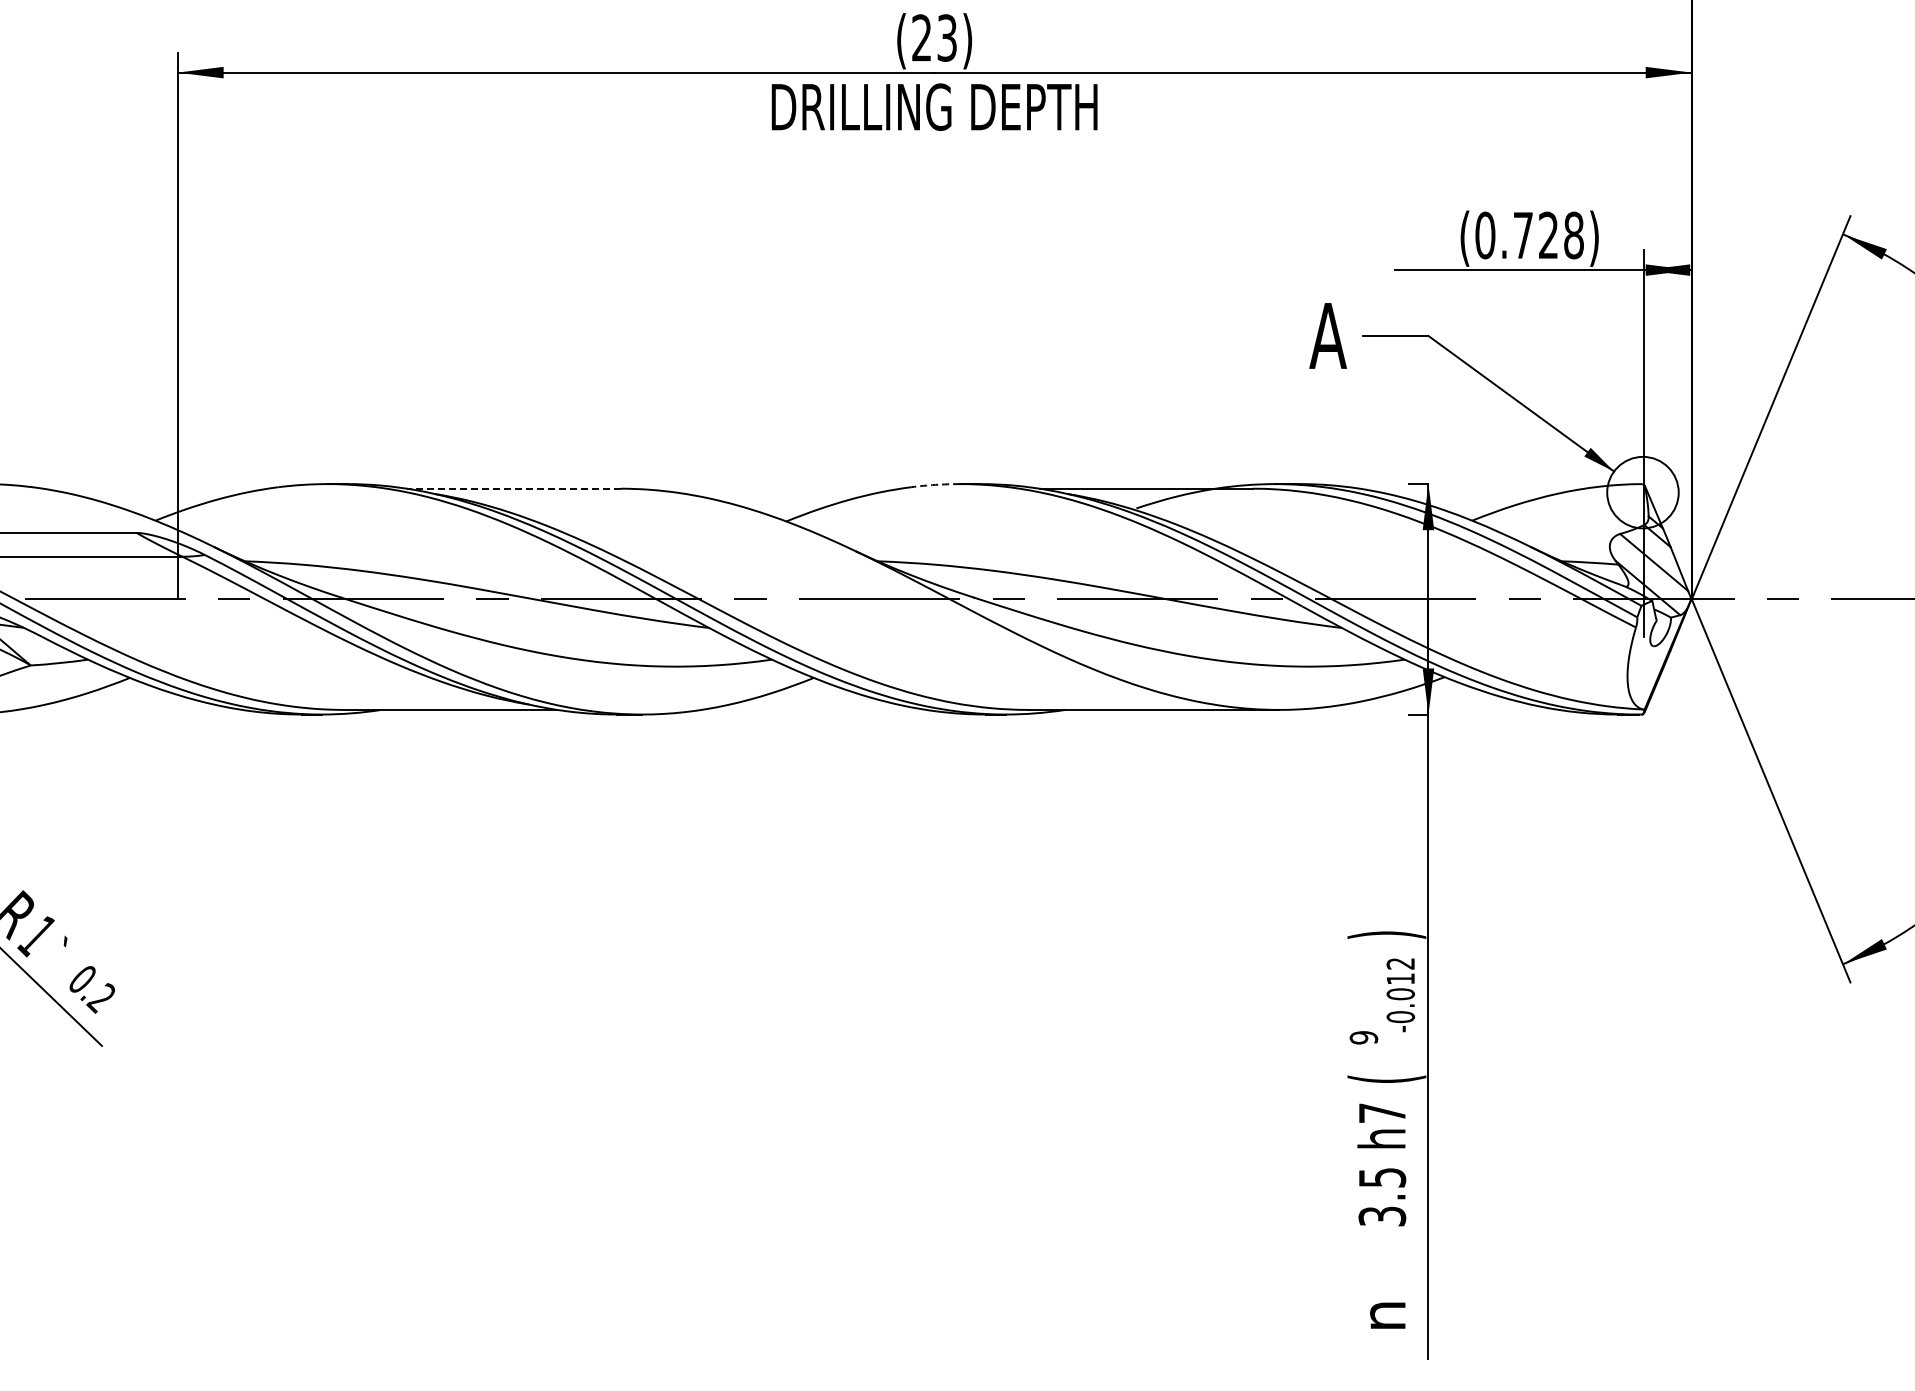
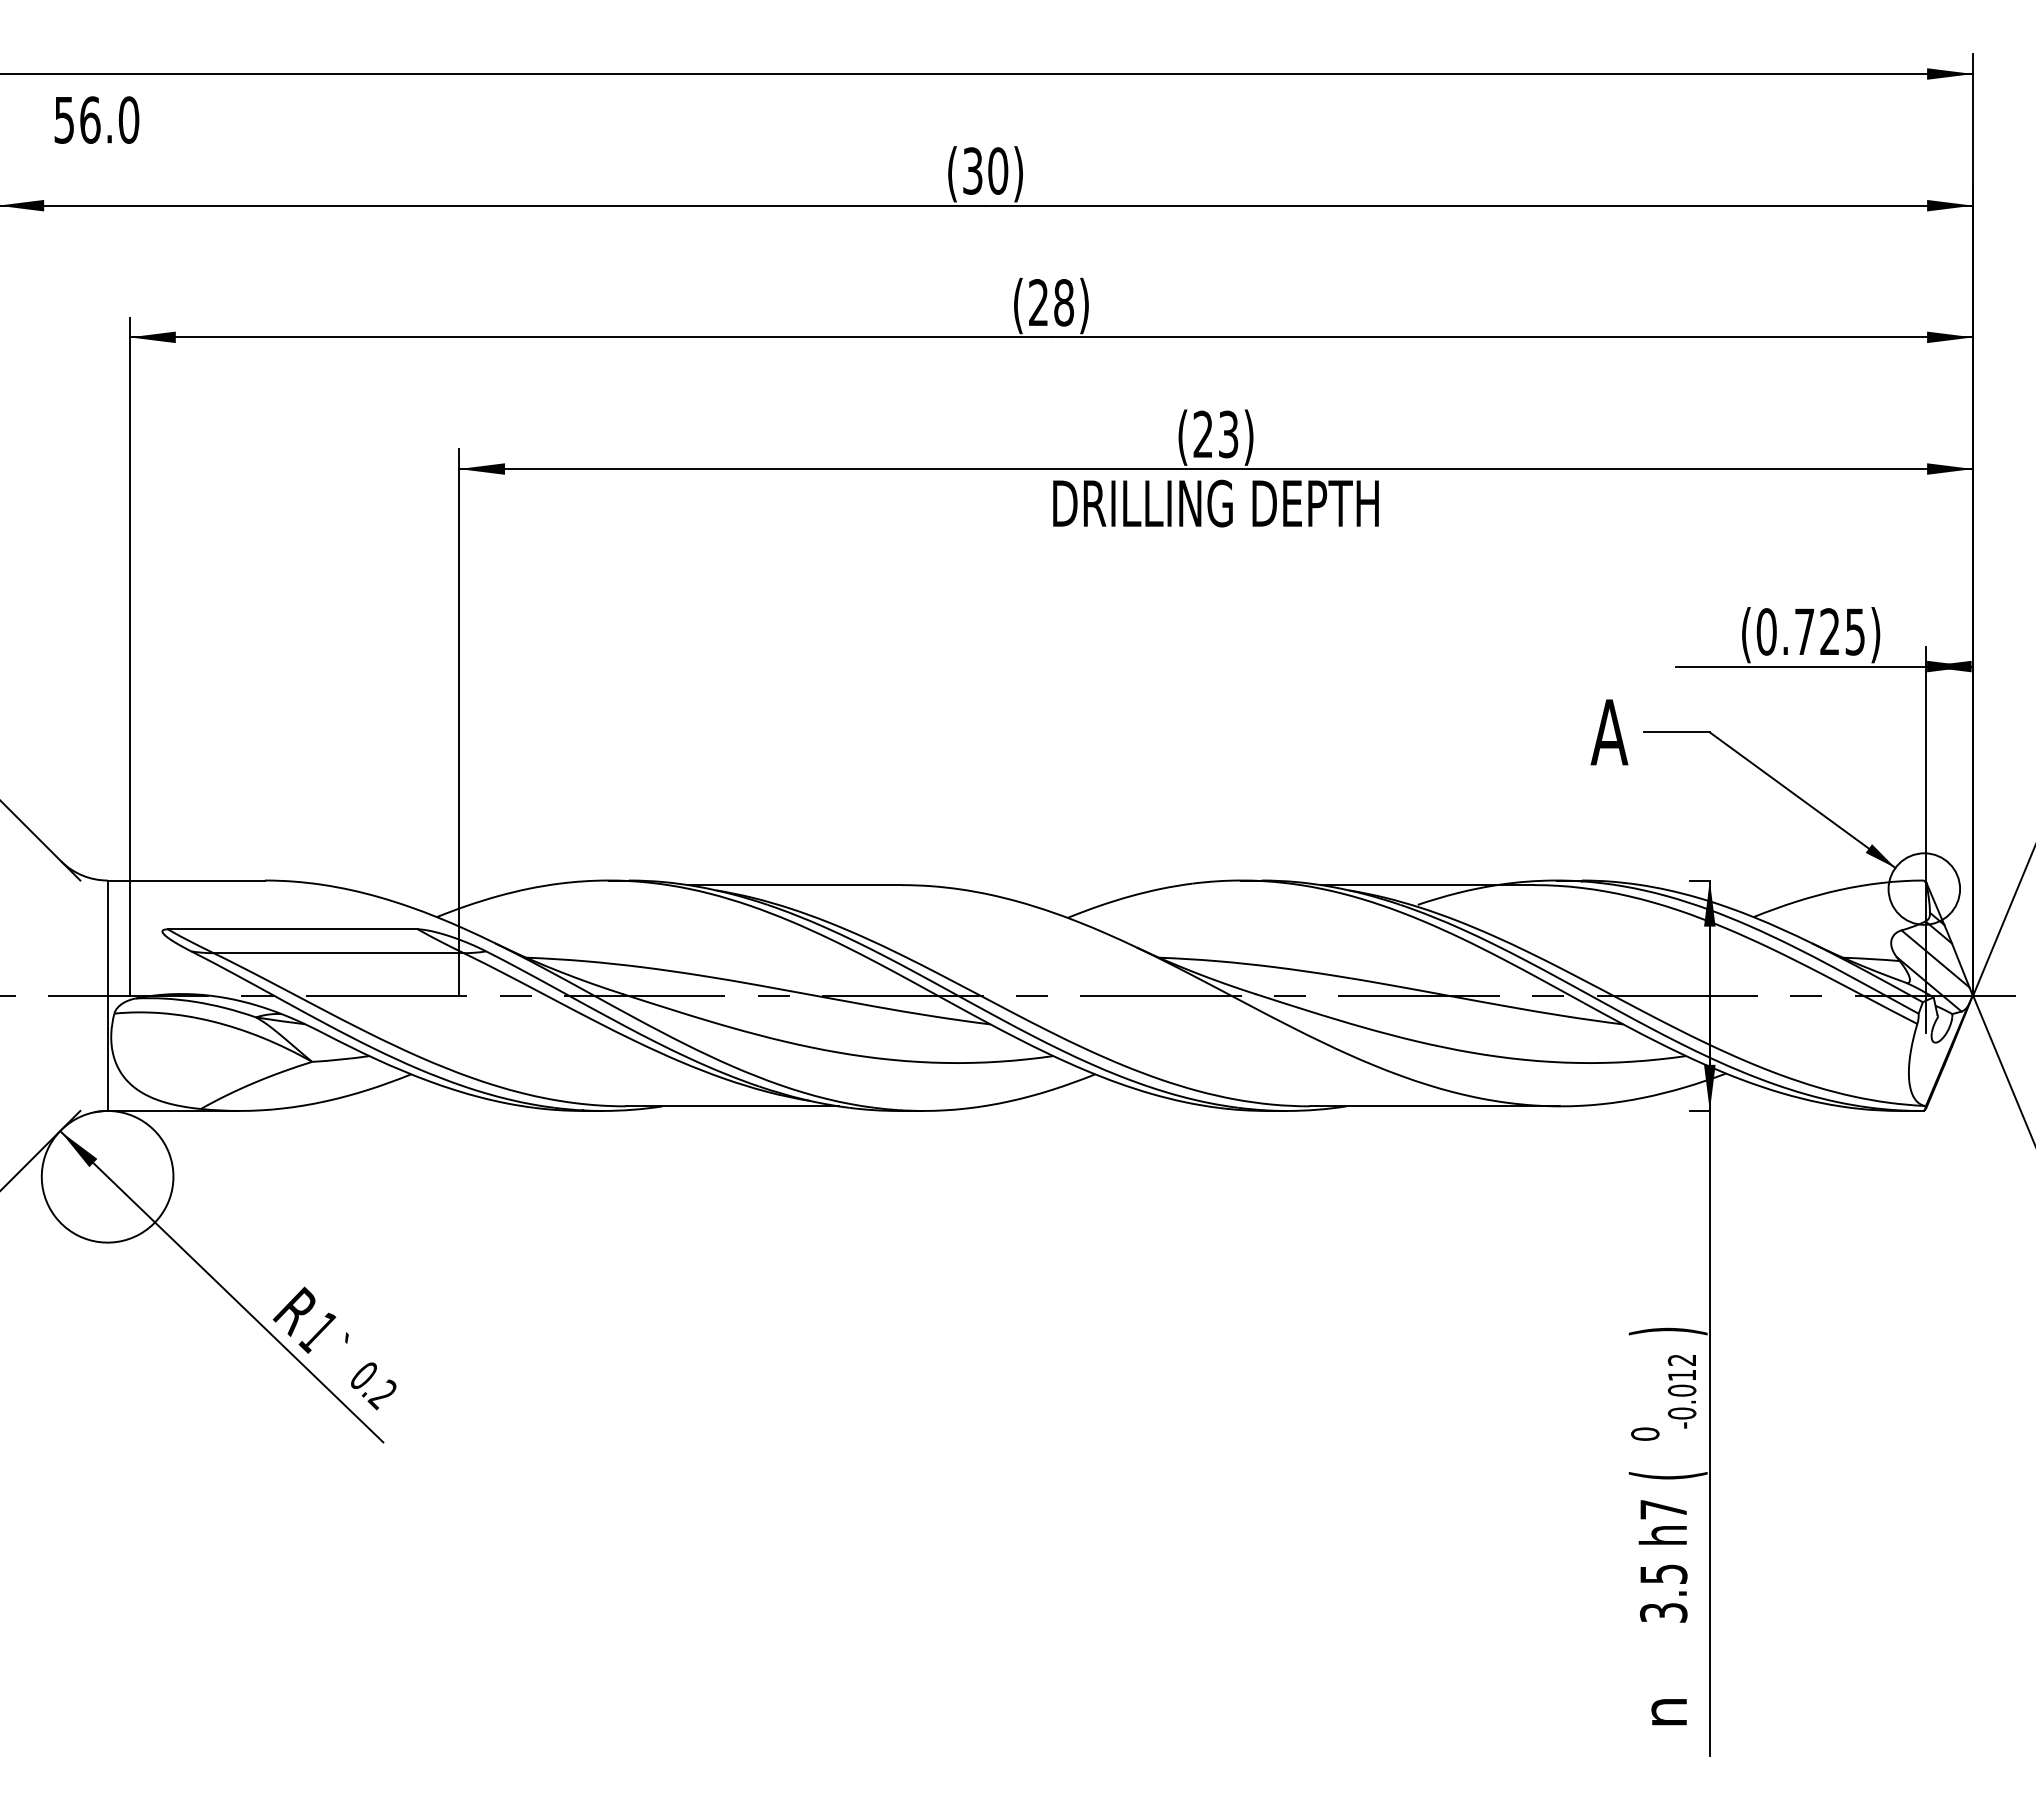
text: (1574, 235) -> (1855, 631), (0.728) -> (0.725)
arc: (935, 485) -> (1216, 881), dashed -> solid
line: (514, 489) -> (795, 885), dashed -> solid
text: (1364, 1037) -> (1645, 1433), 9 -> 0

